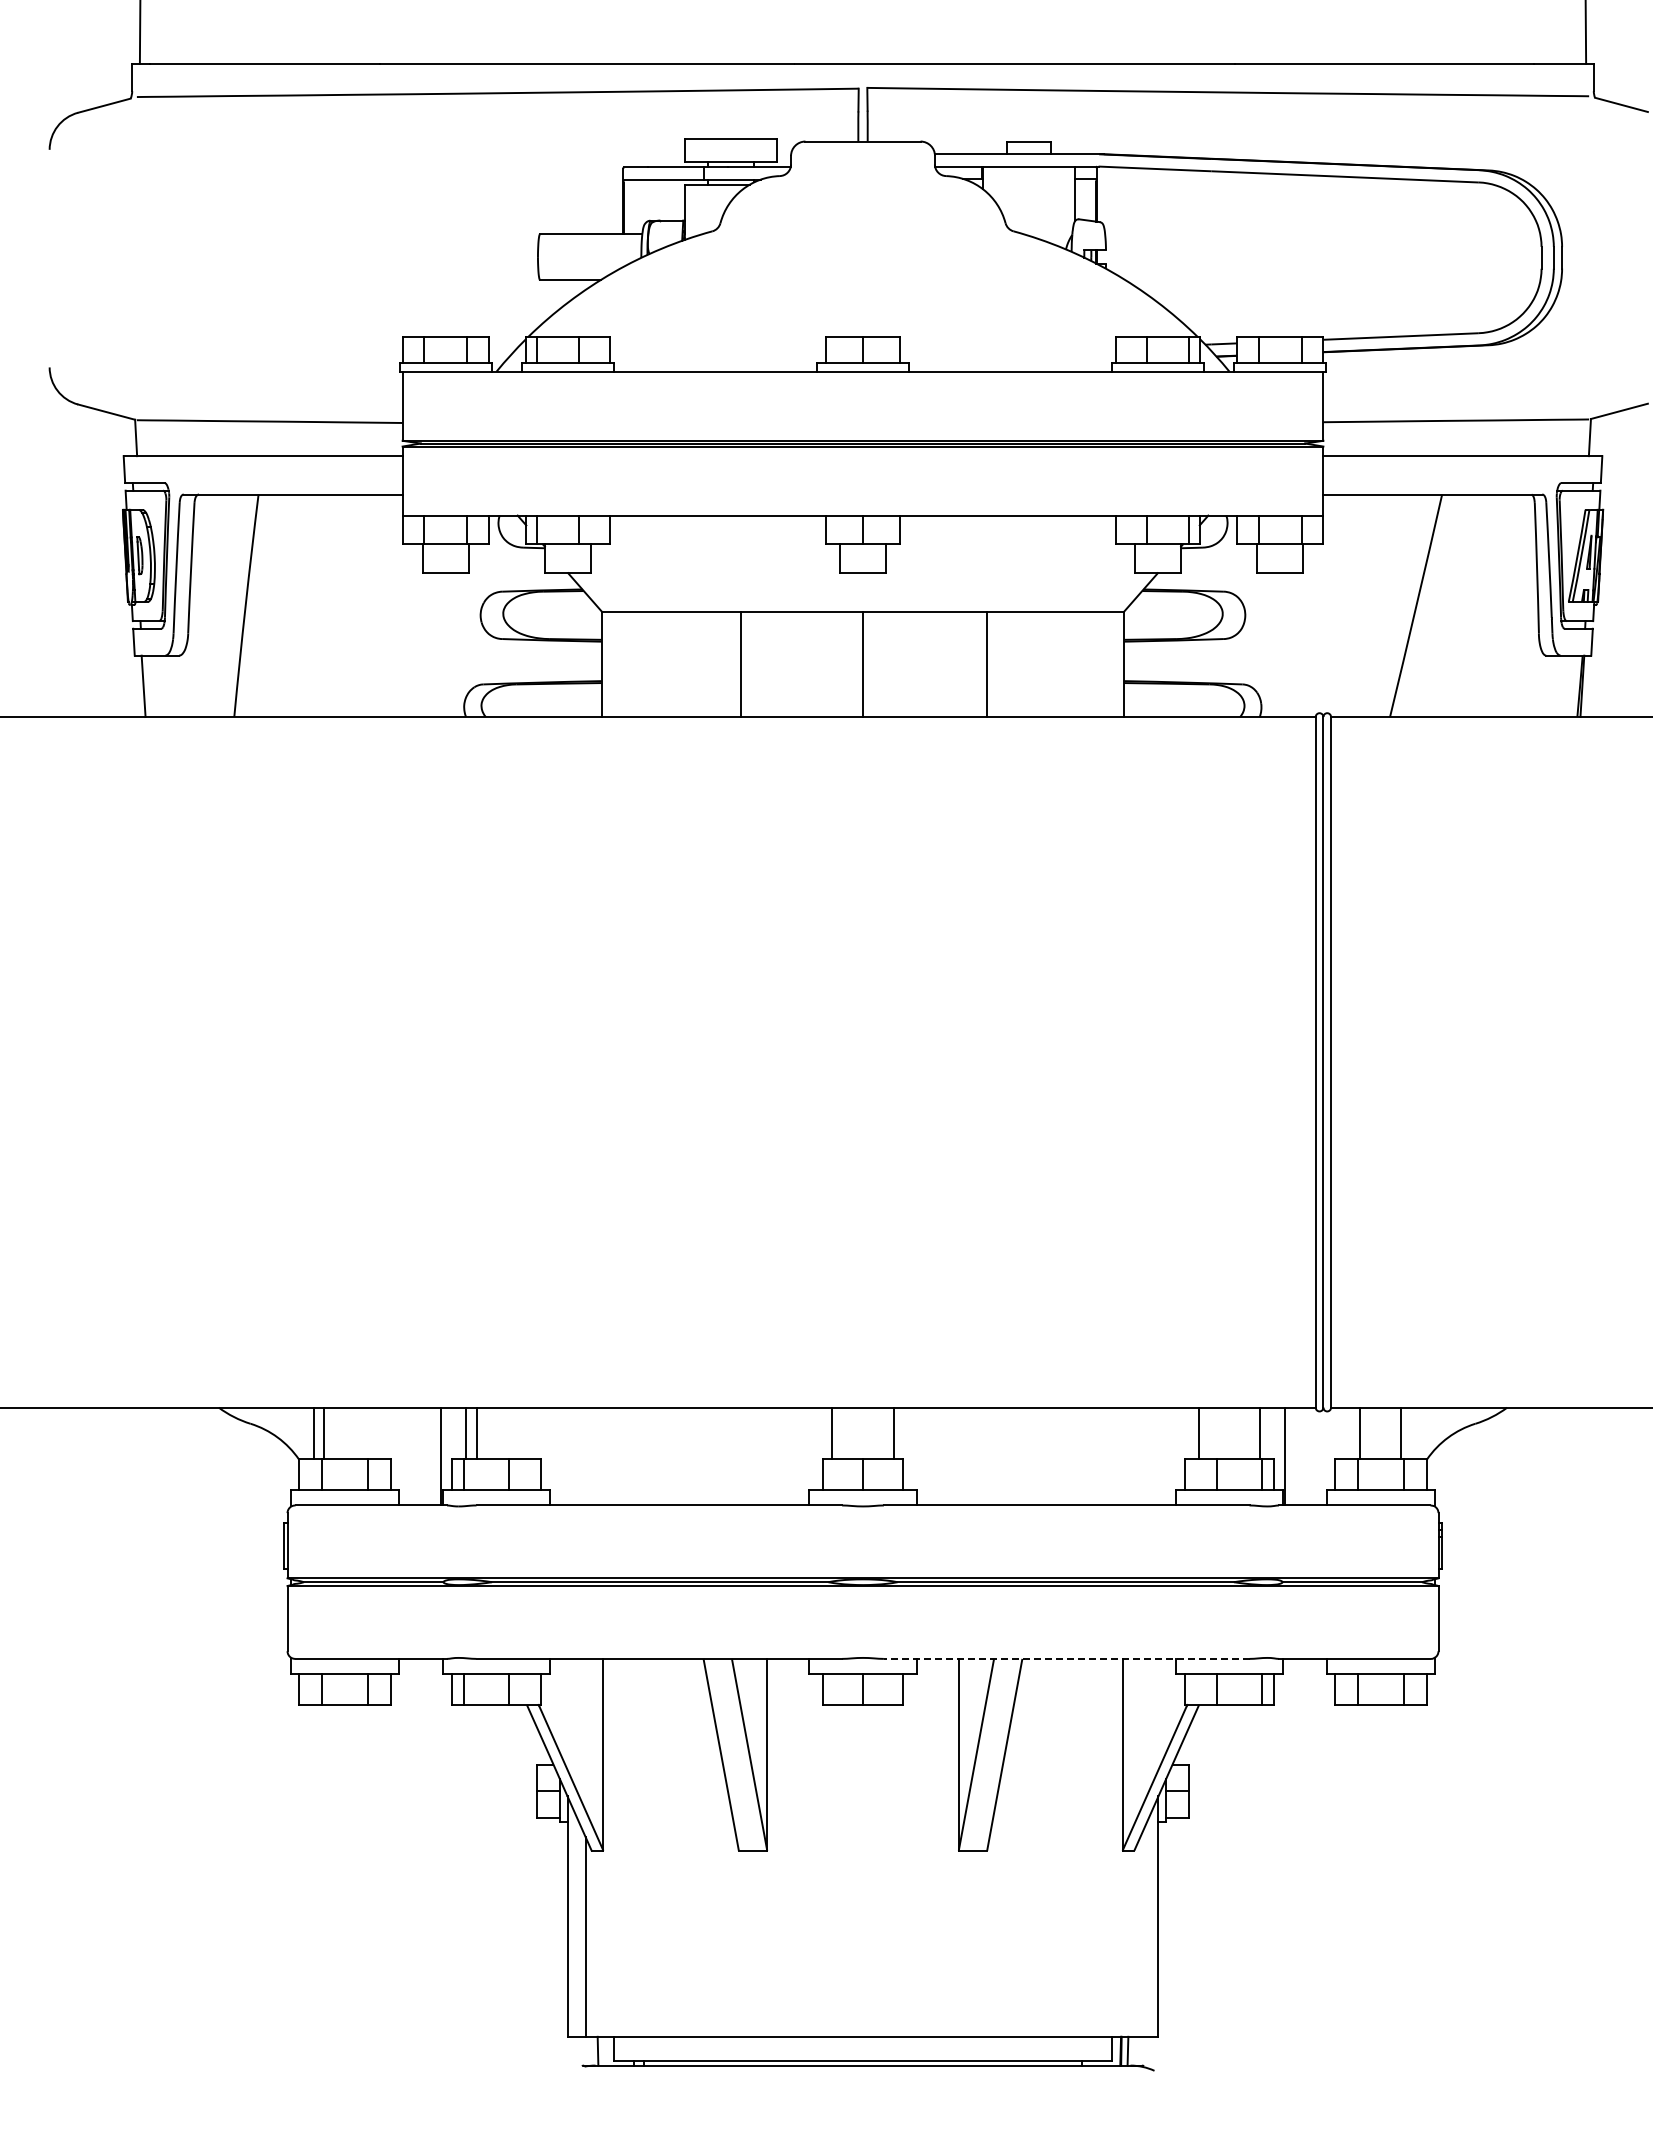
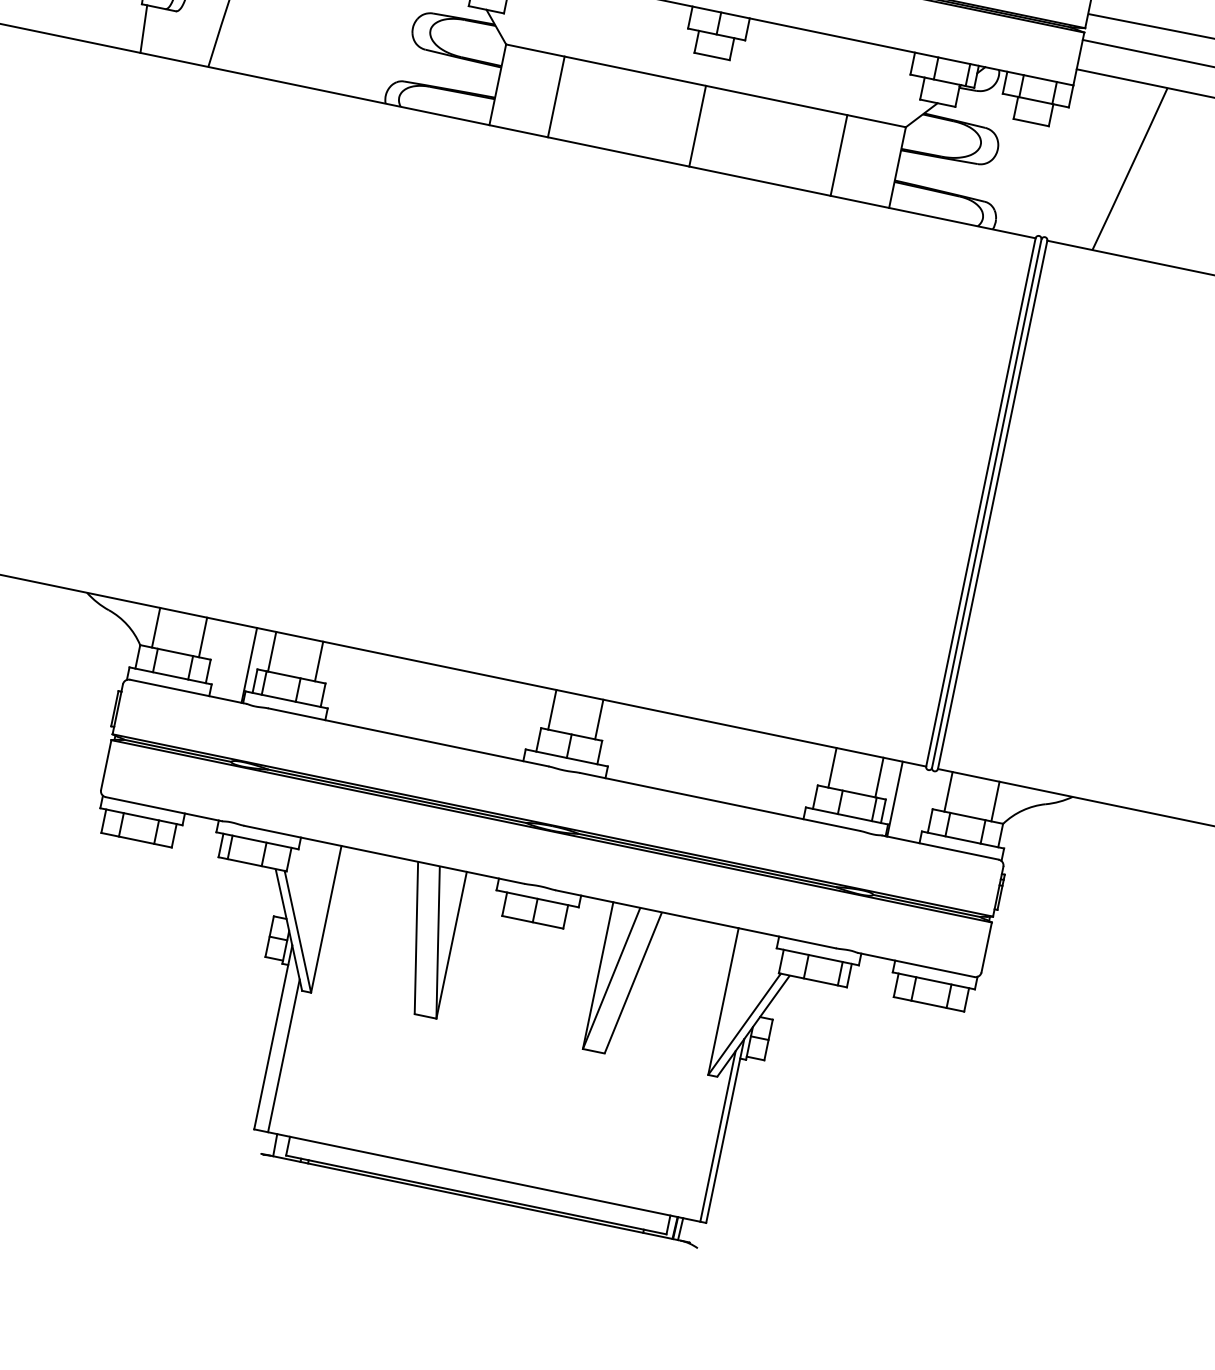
line: (741, 664) -> (556, 97), moved
line: (986, 664) -> (838, 155), moved
line: (323, 1433) -> (202, 637), moved
line: (477, 1433) -> (319, 661), moved
line: (1359, 1433) -> (995, 801), moved
line: (1401, 1433) -> (948, 791), moved
line: (1066, 1658) -> (695, 919), dashed -> solid
line: (1150, 1924) -> (717, 1135), added

